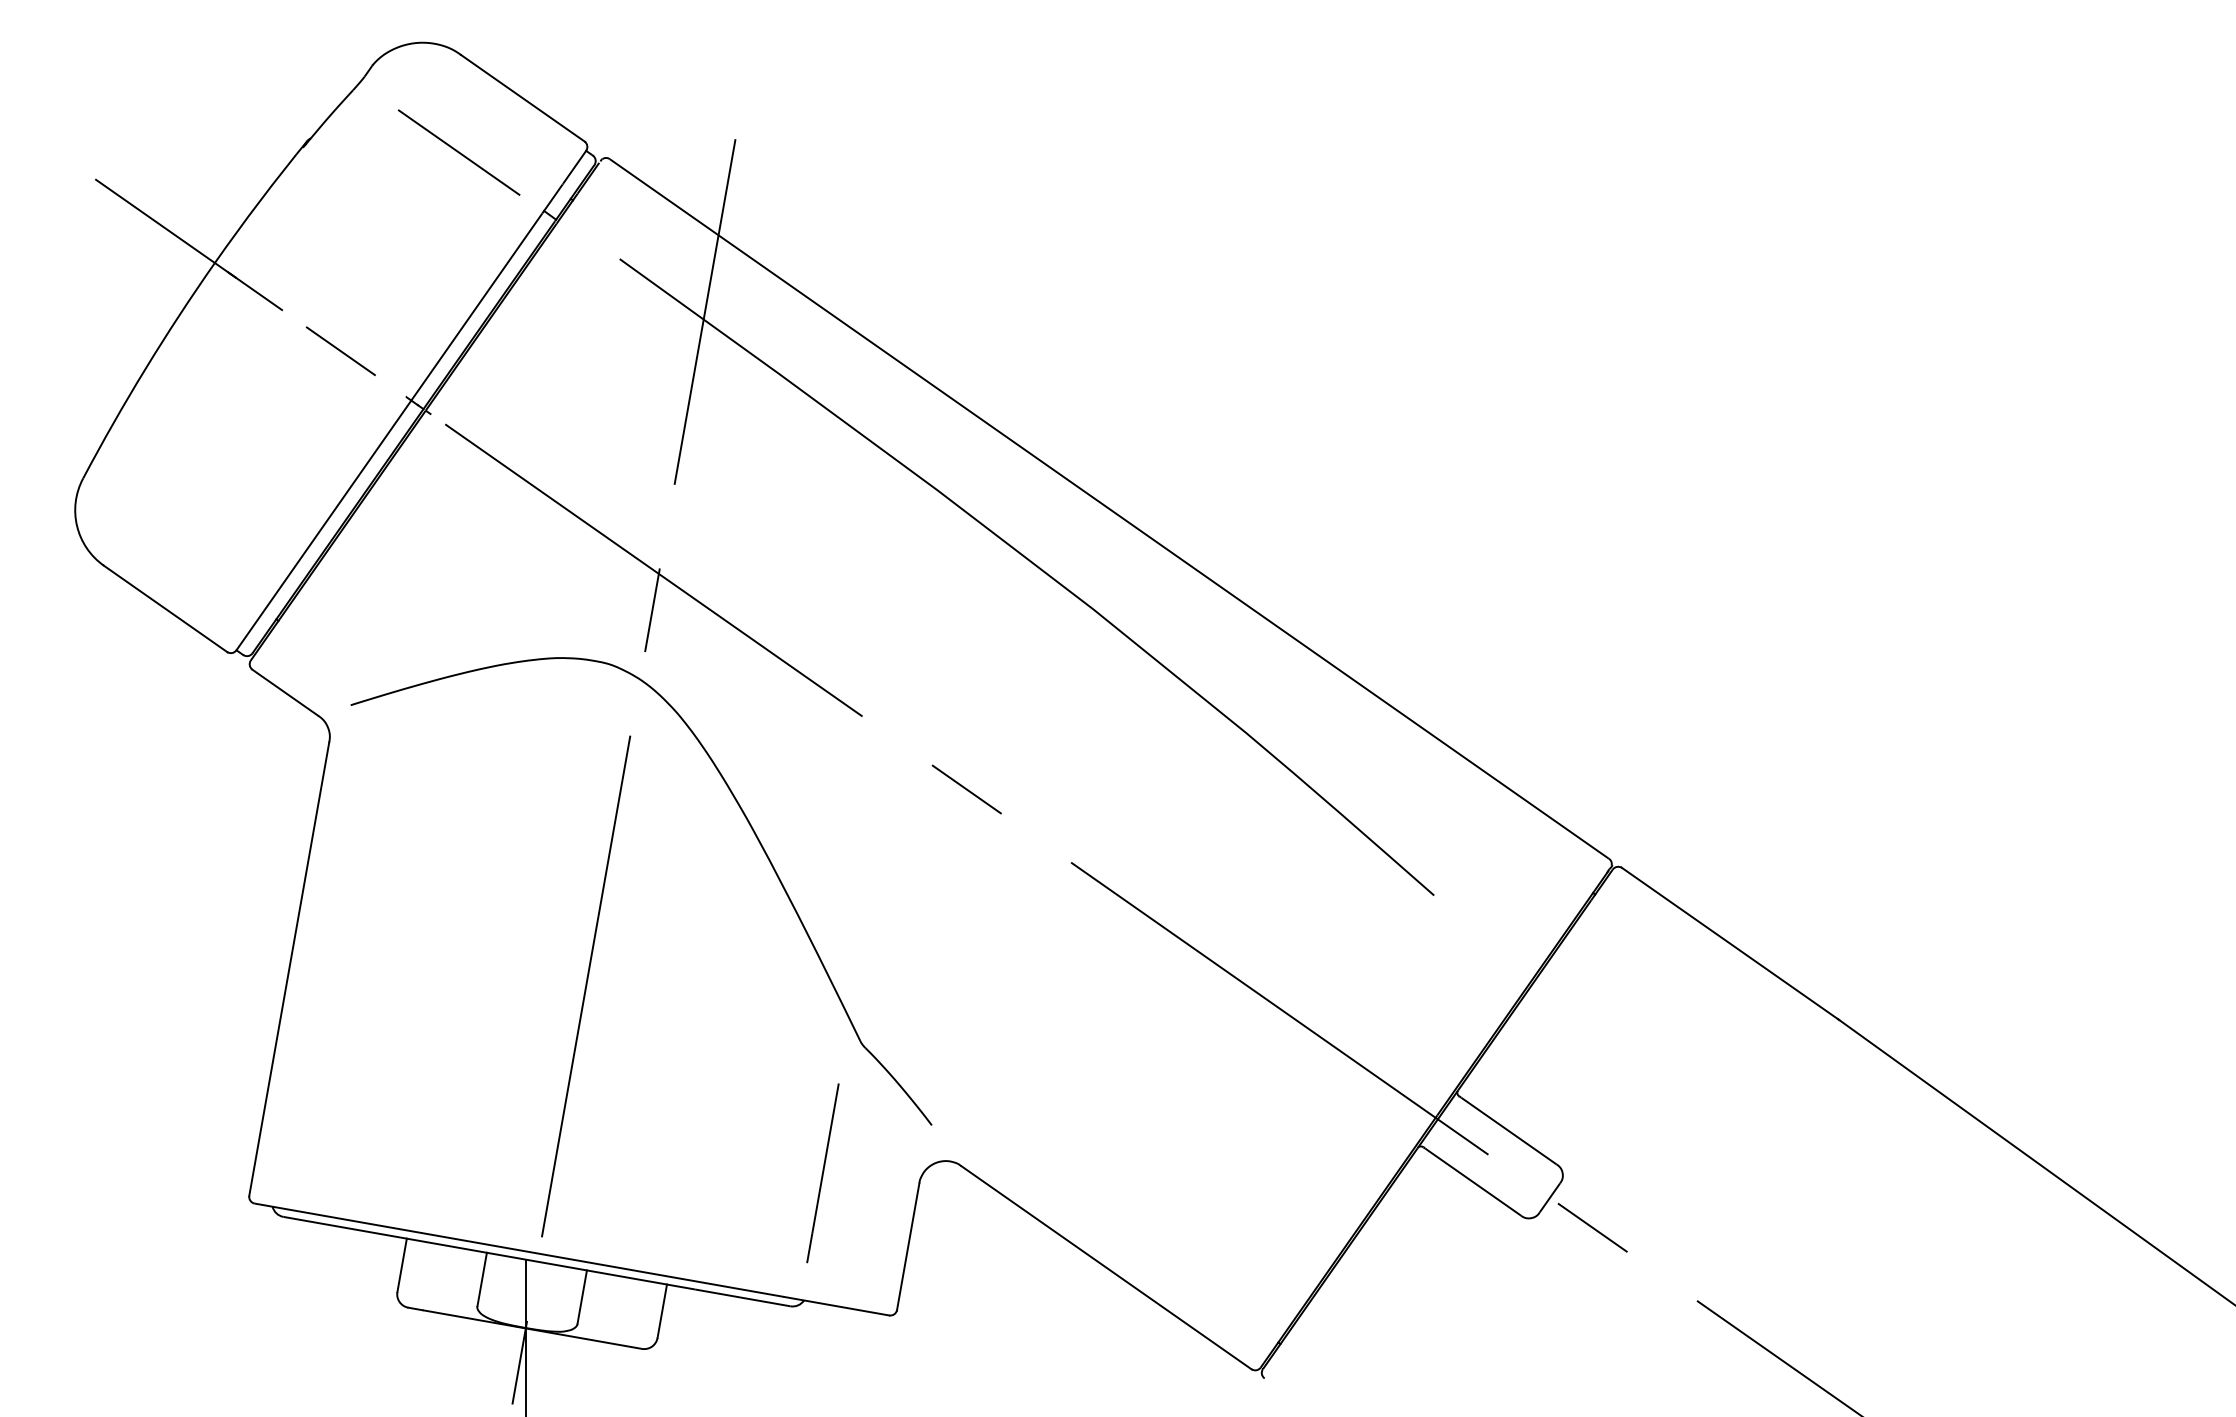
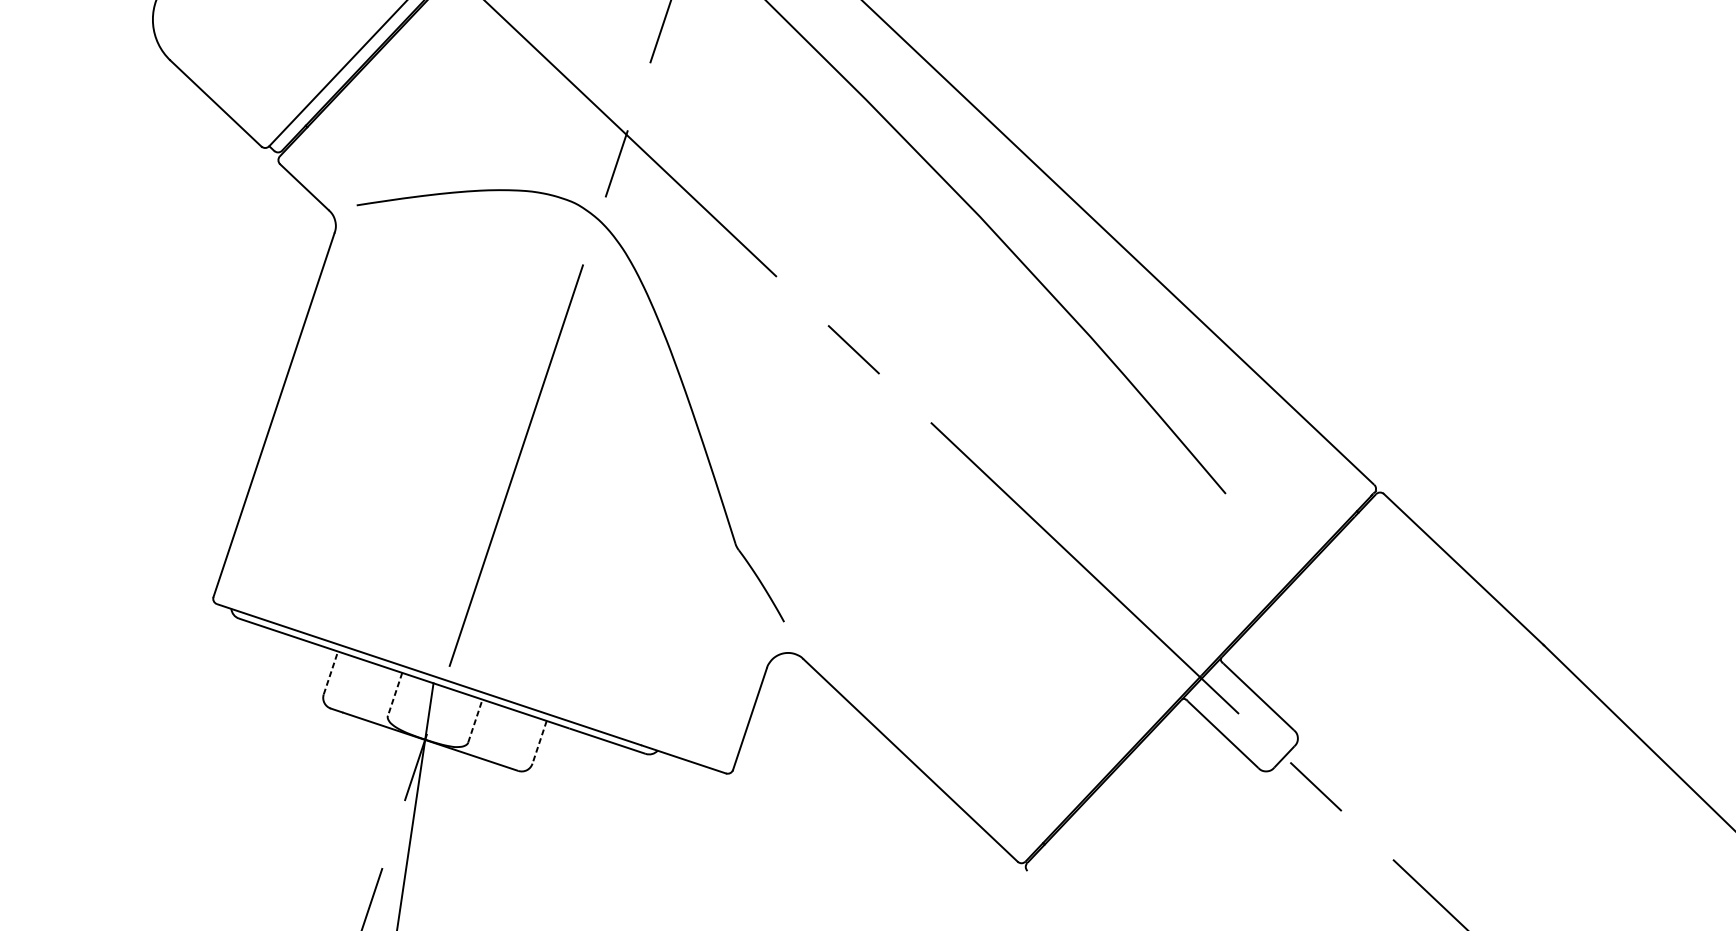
line: (822, 1173) -> (688, 648), removed
line: (402, 1264) -> (331, 672), solid -> dashed
line: (482, 1279) -> (395, 694), solid -> dashed
line: (582, 1296) -> (475, 720), solid -> dashed
line: (662, 1311) -> (539, 742), solid -> dashed

